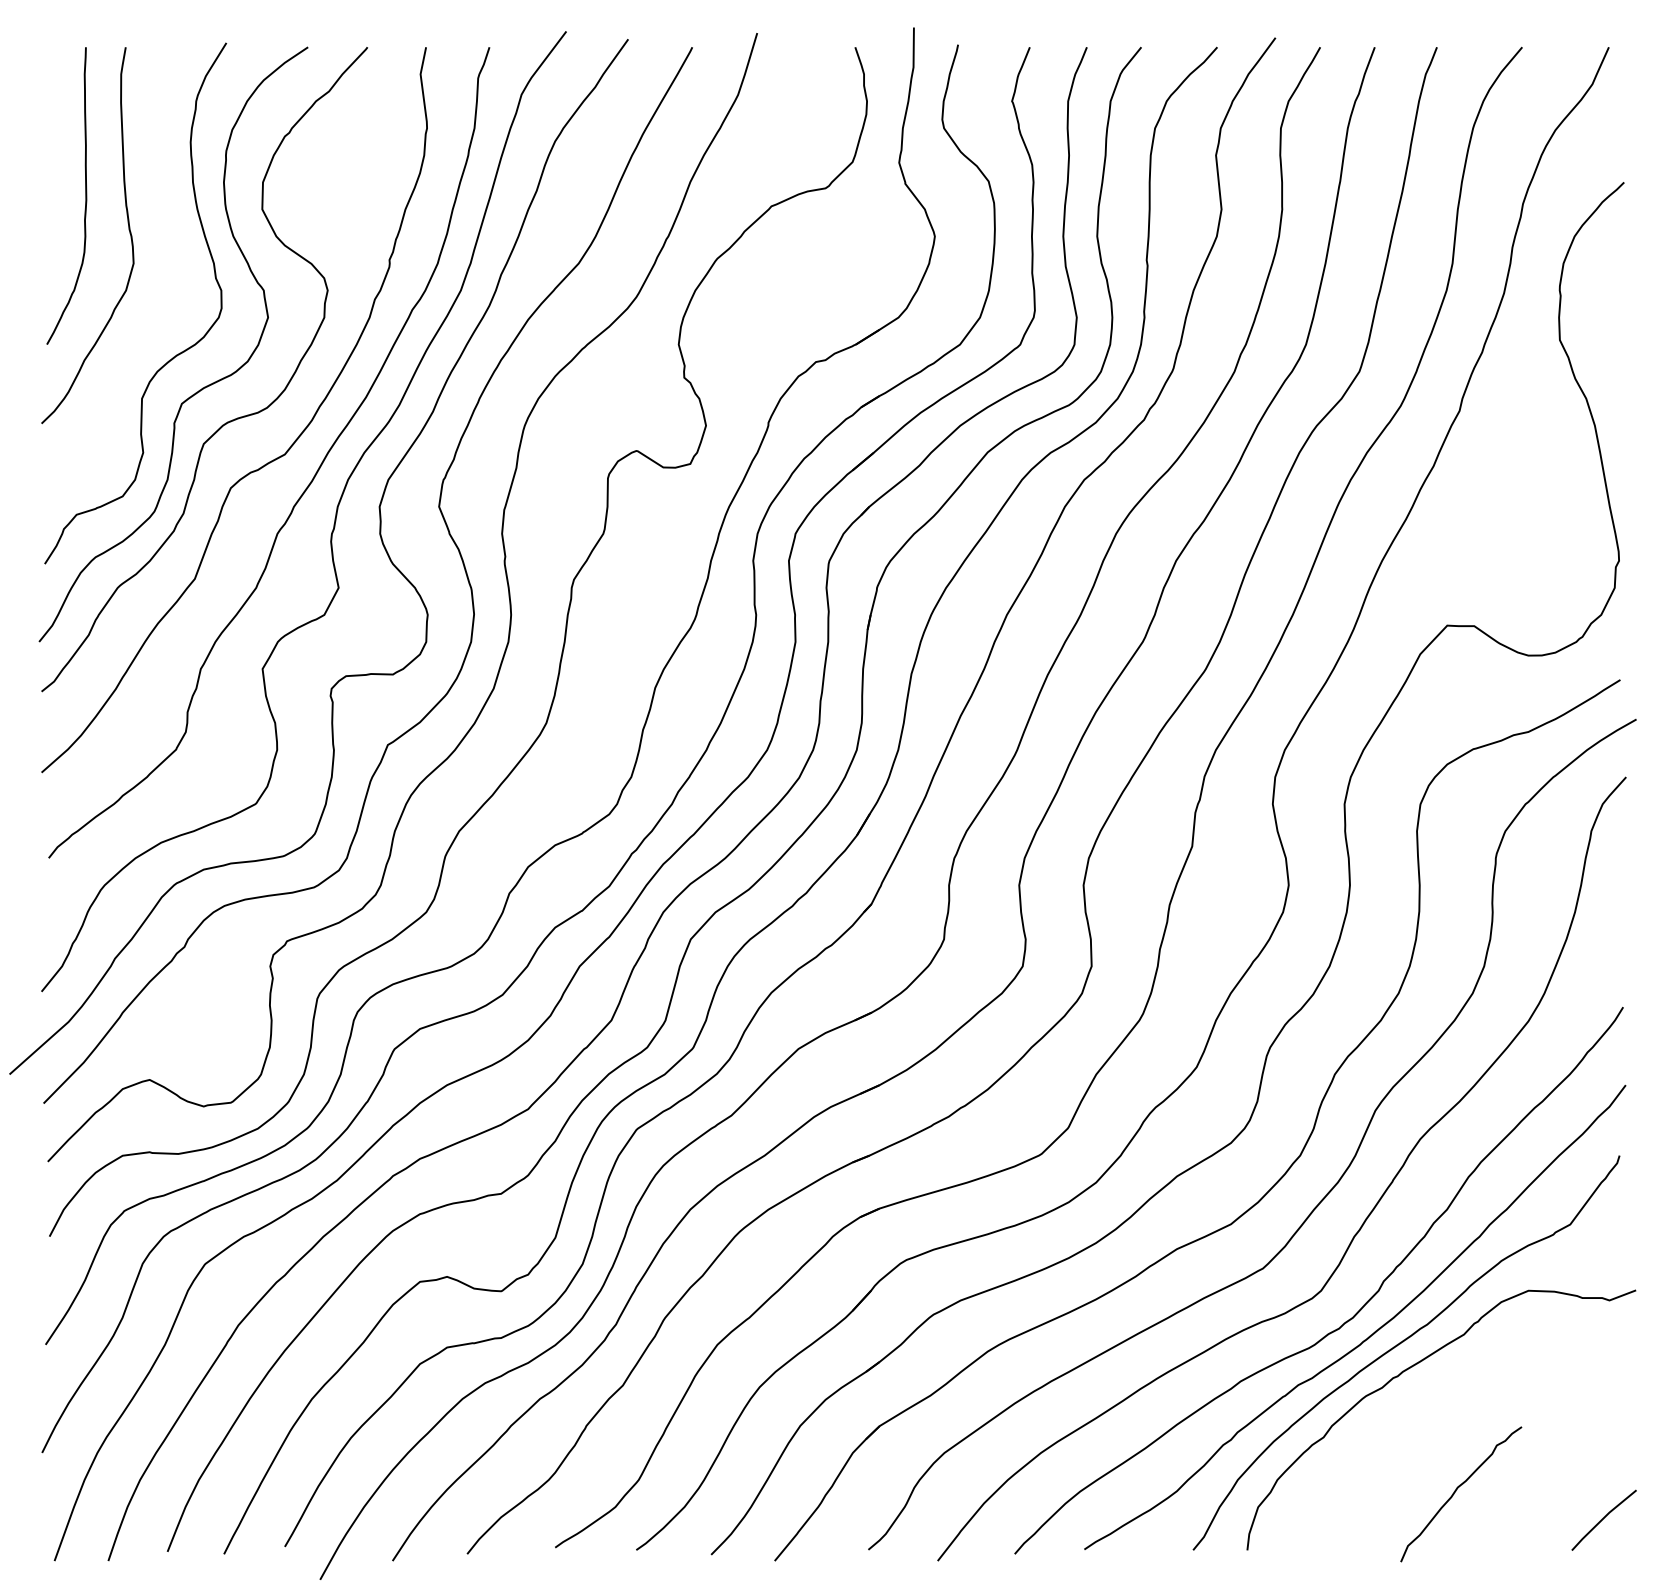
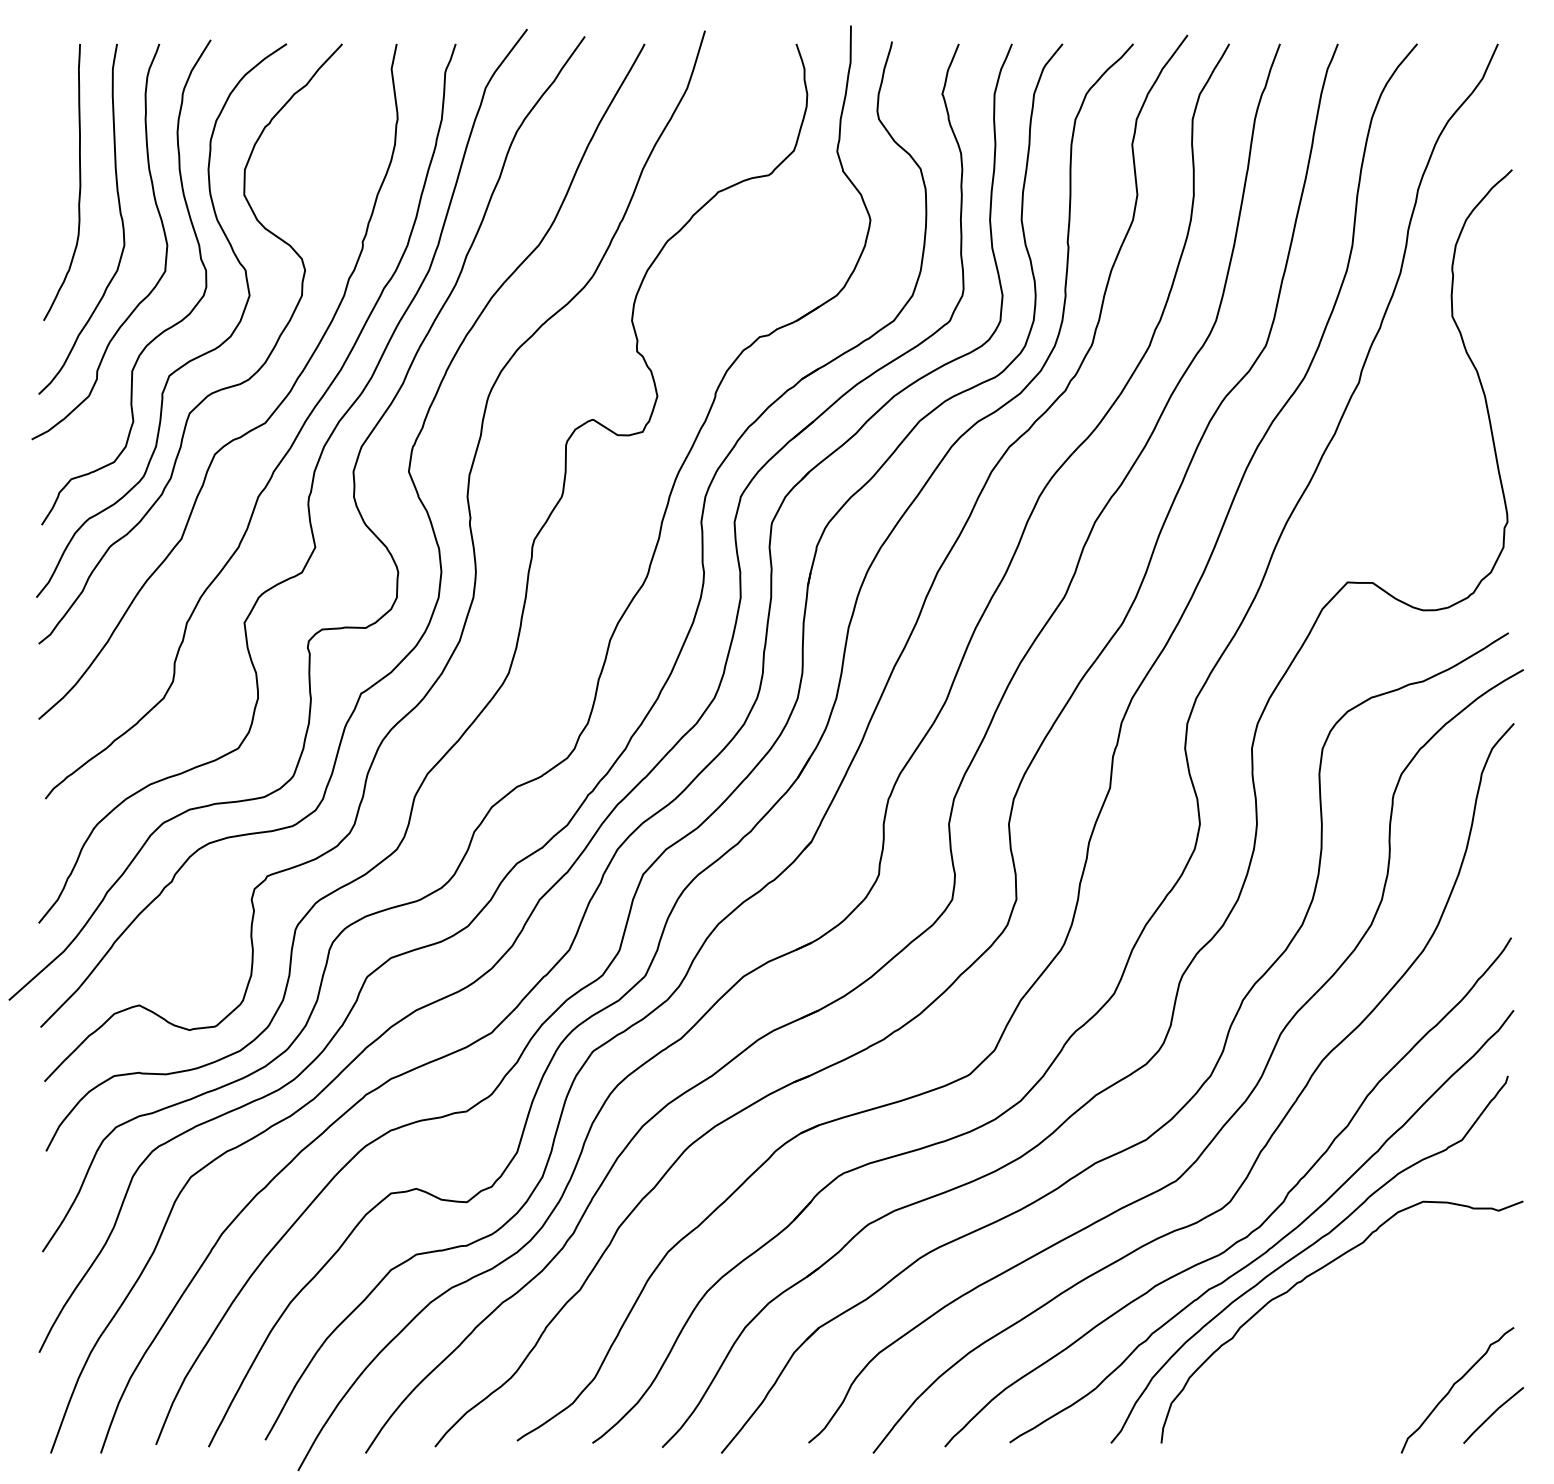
curve: (173, 241) -> (161, 224), added
curve: (1456, 1491) -> (1453, 1387), moved

